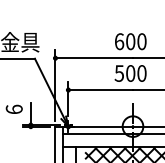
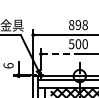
text: (130, 42) -> (78, 25), 600 -> 898
line: (102, 90) -> (61, 54), solid -> dashed

